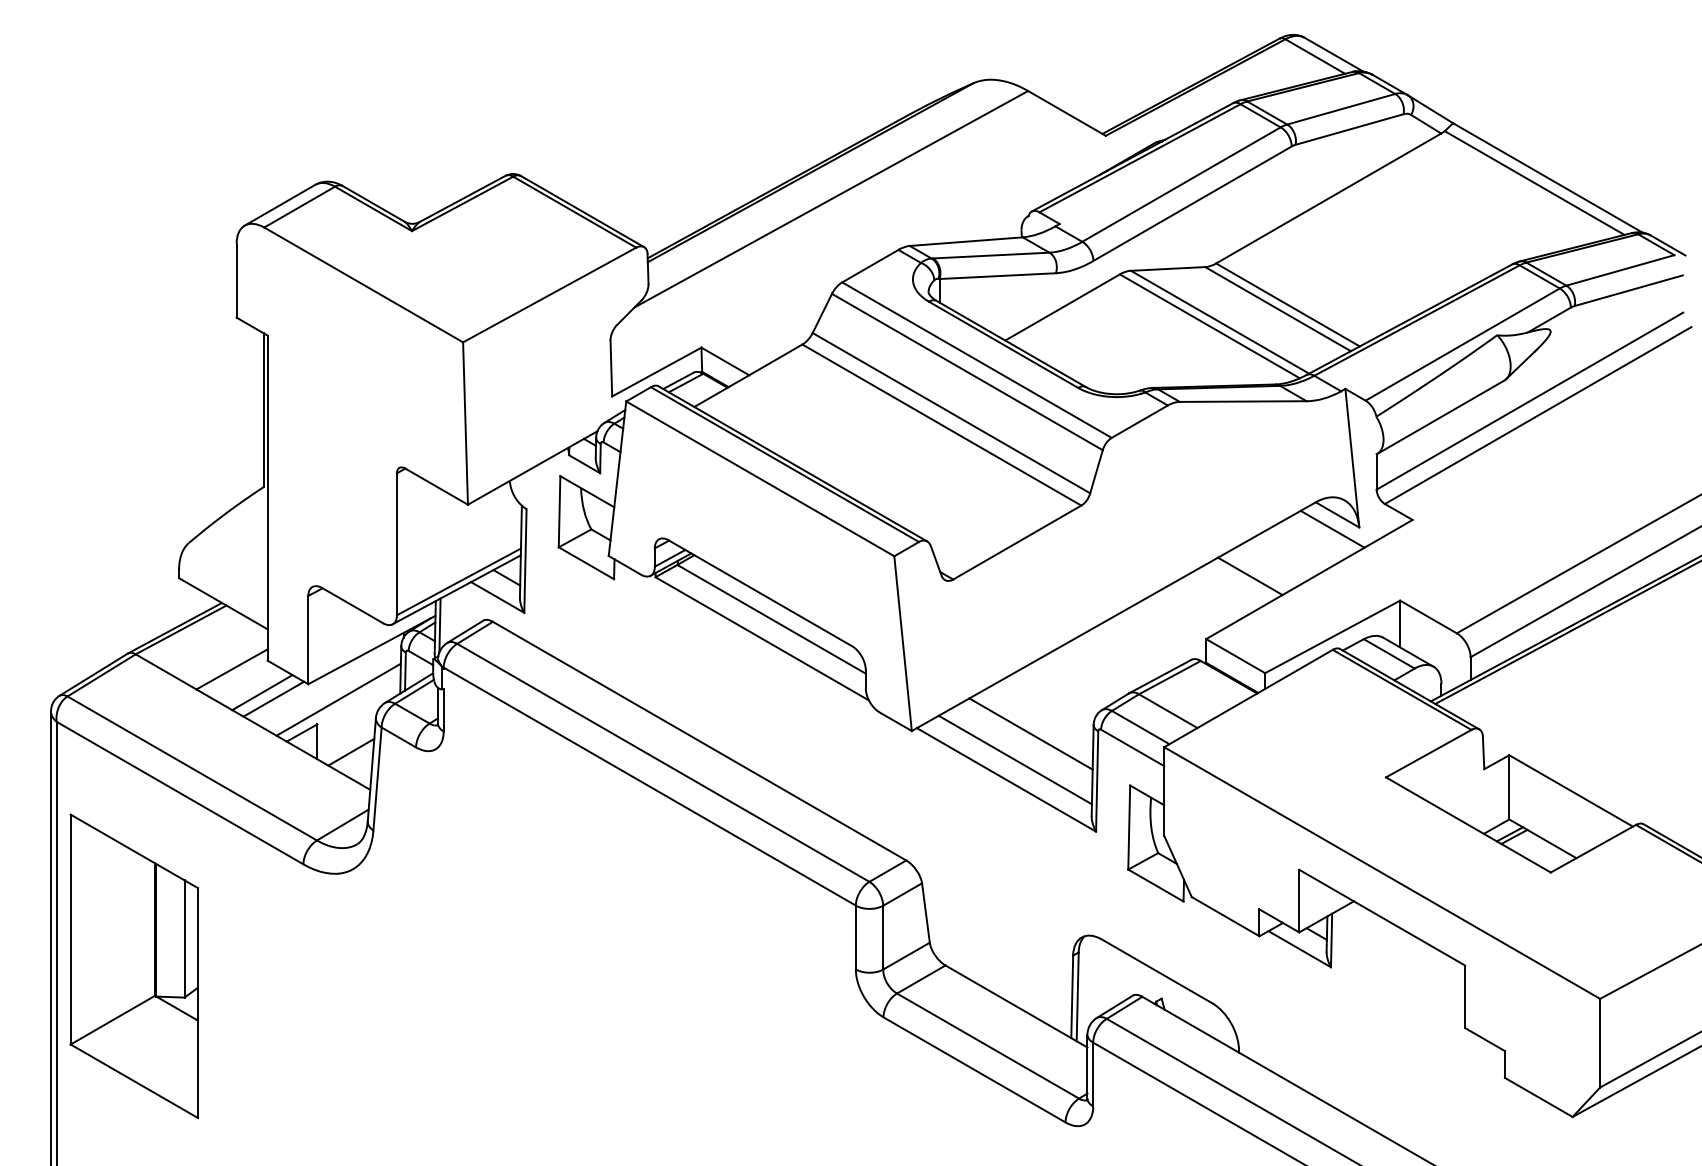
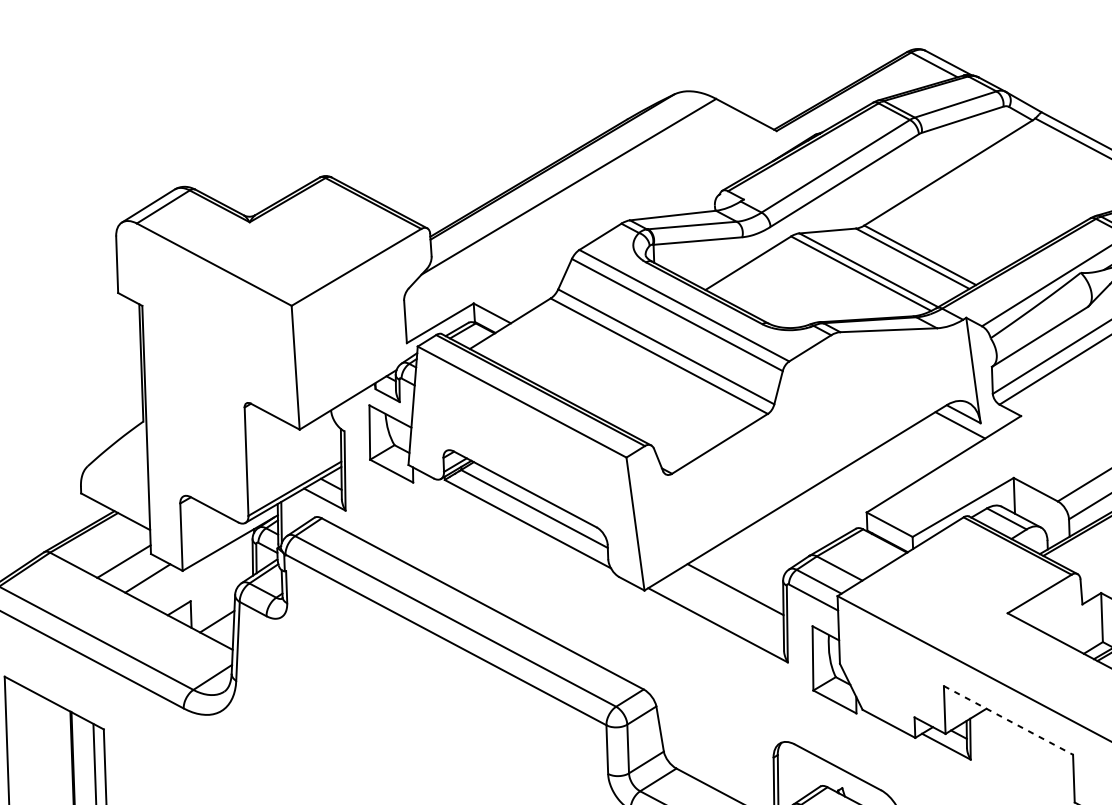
line: (1250, 576) -> (898, 463), removed
line: (273, 698) -> (156, 582), removed
line: (338, 699) -> (206, 581), removed
line: (1014, 759) -> (723, 609), removed
line: (1382, 917) -> (1008, 720), solid -> dashed

